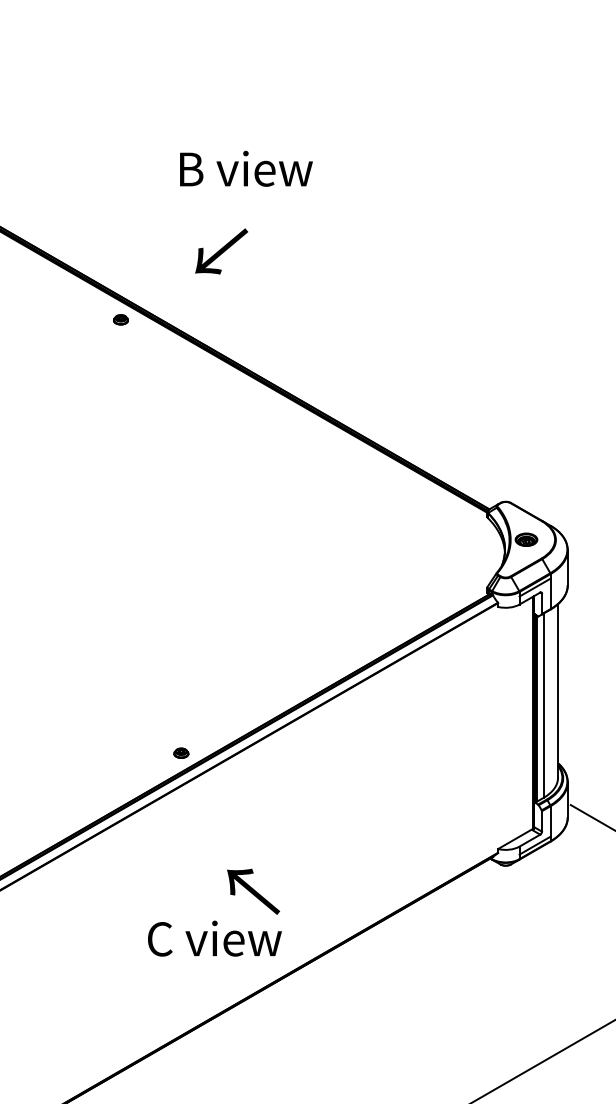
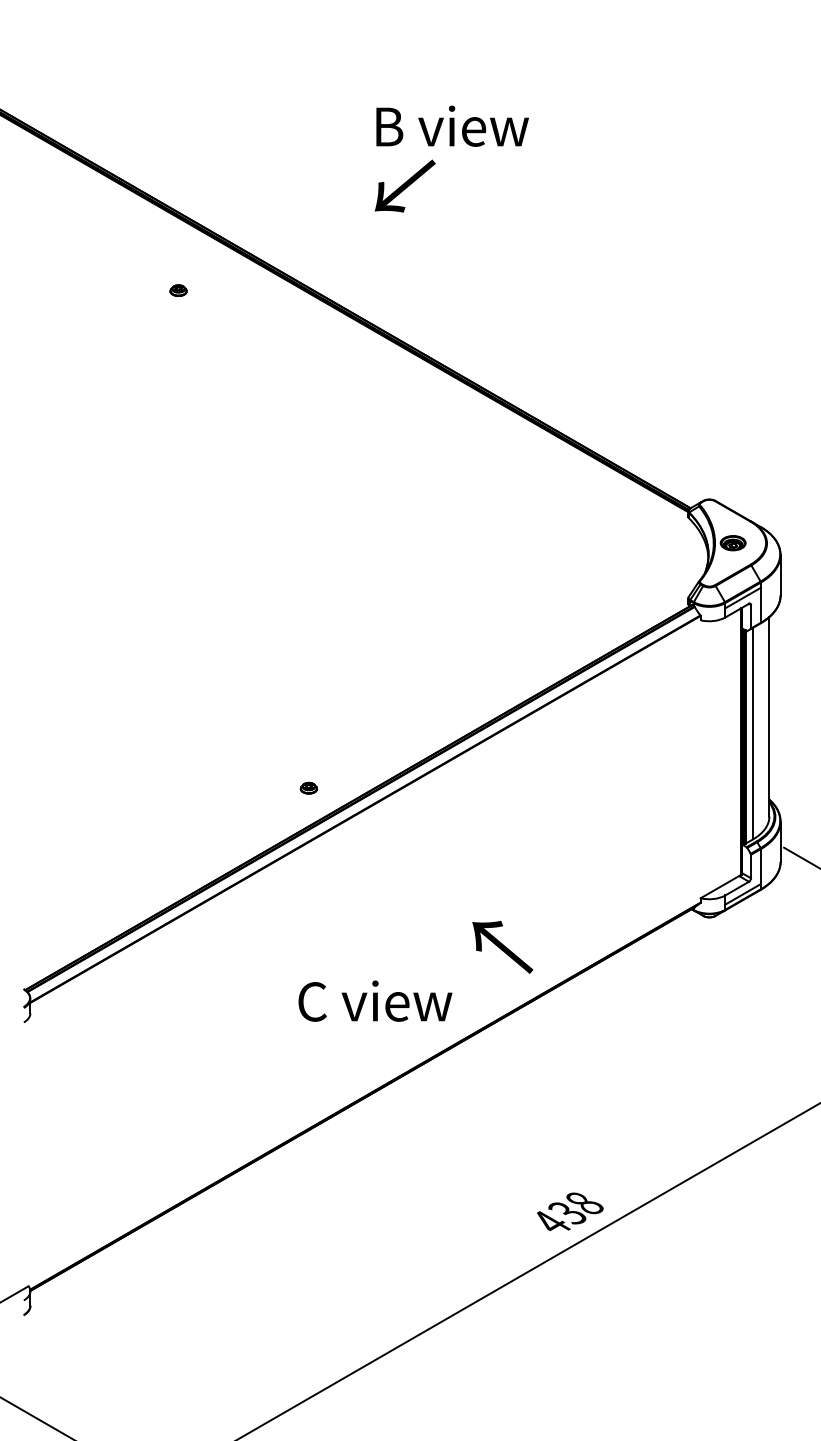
text: (246, 168) -> (452, 125), moved
text: (221, 250) -> (404, 185), moved
part: (120, 319) -> (178, 290), moved
part: (180, 752) -> (308, 787), moved
text: (253, 891) -> (502, 947), moved

